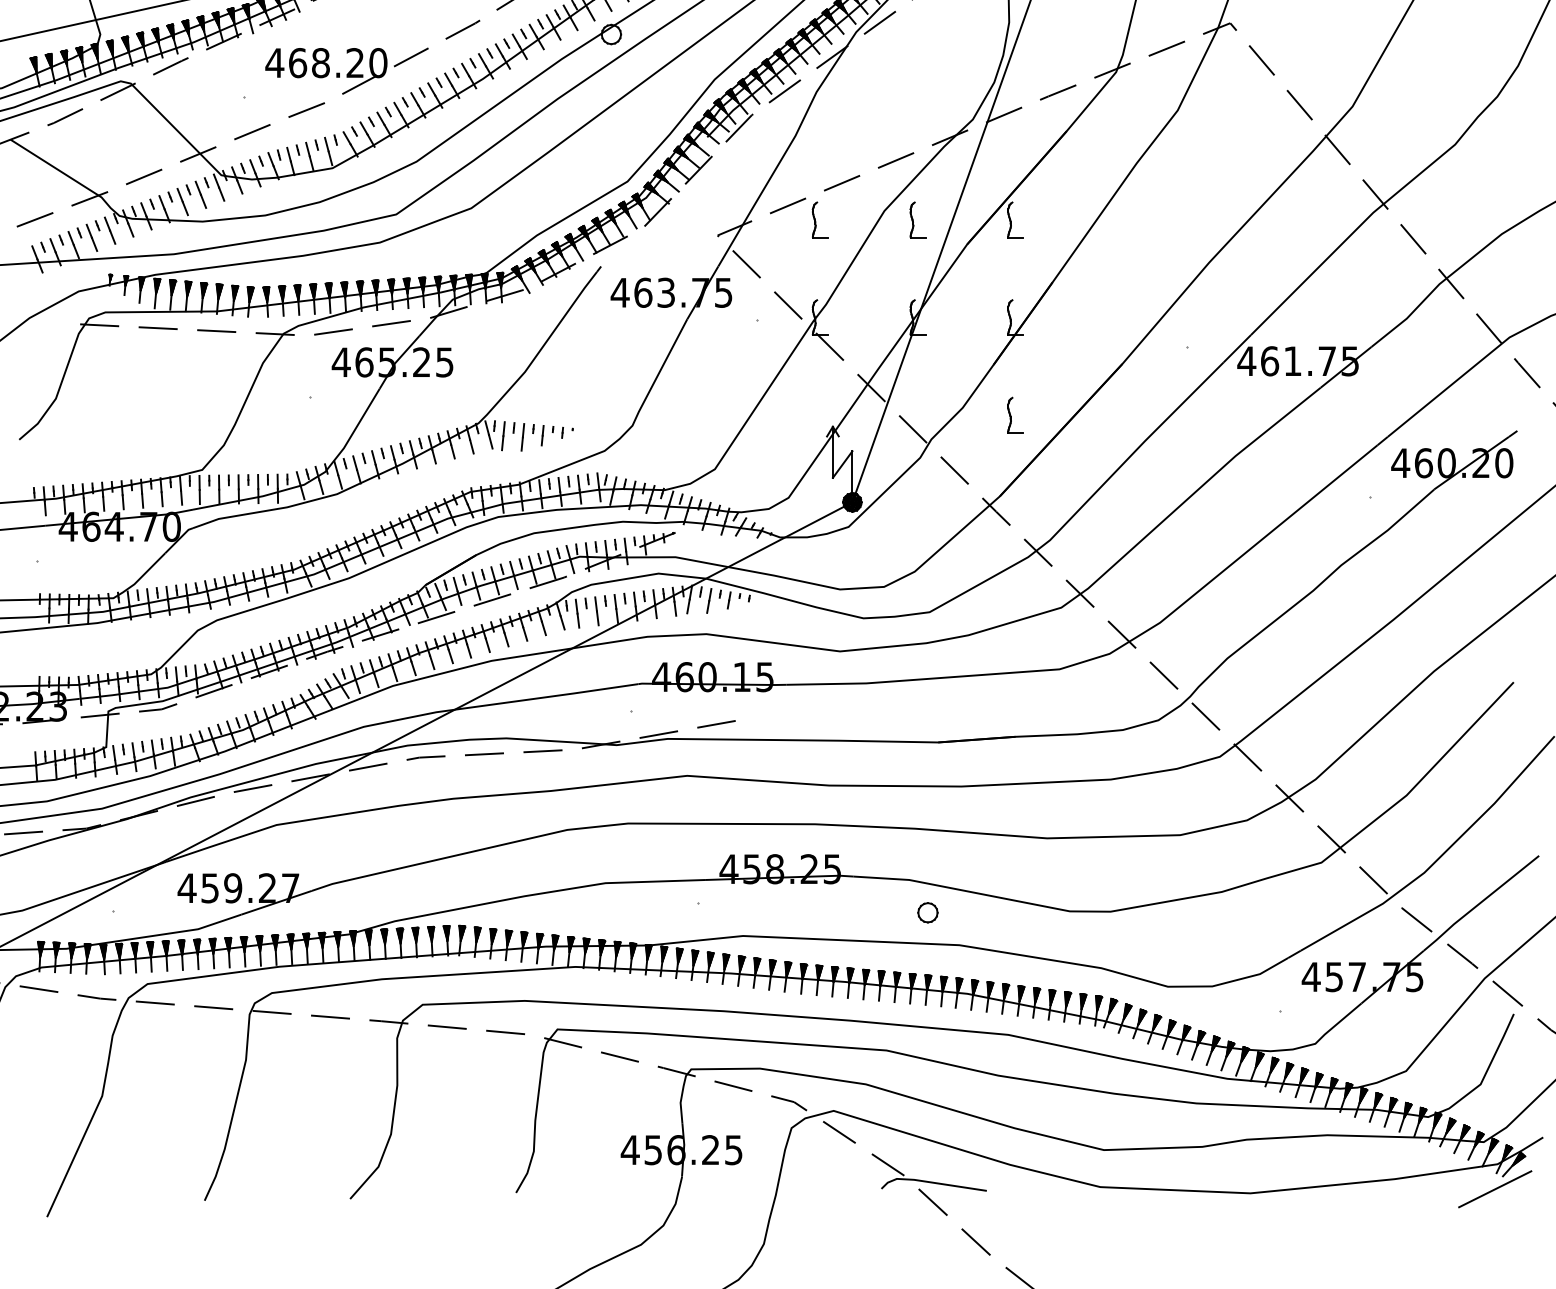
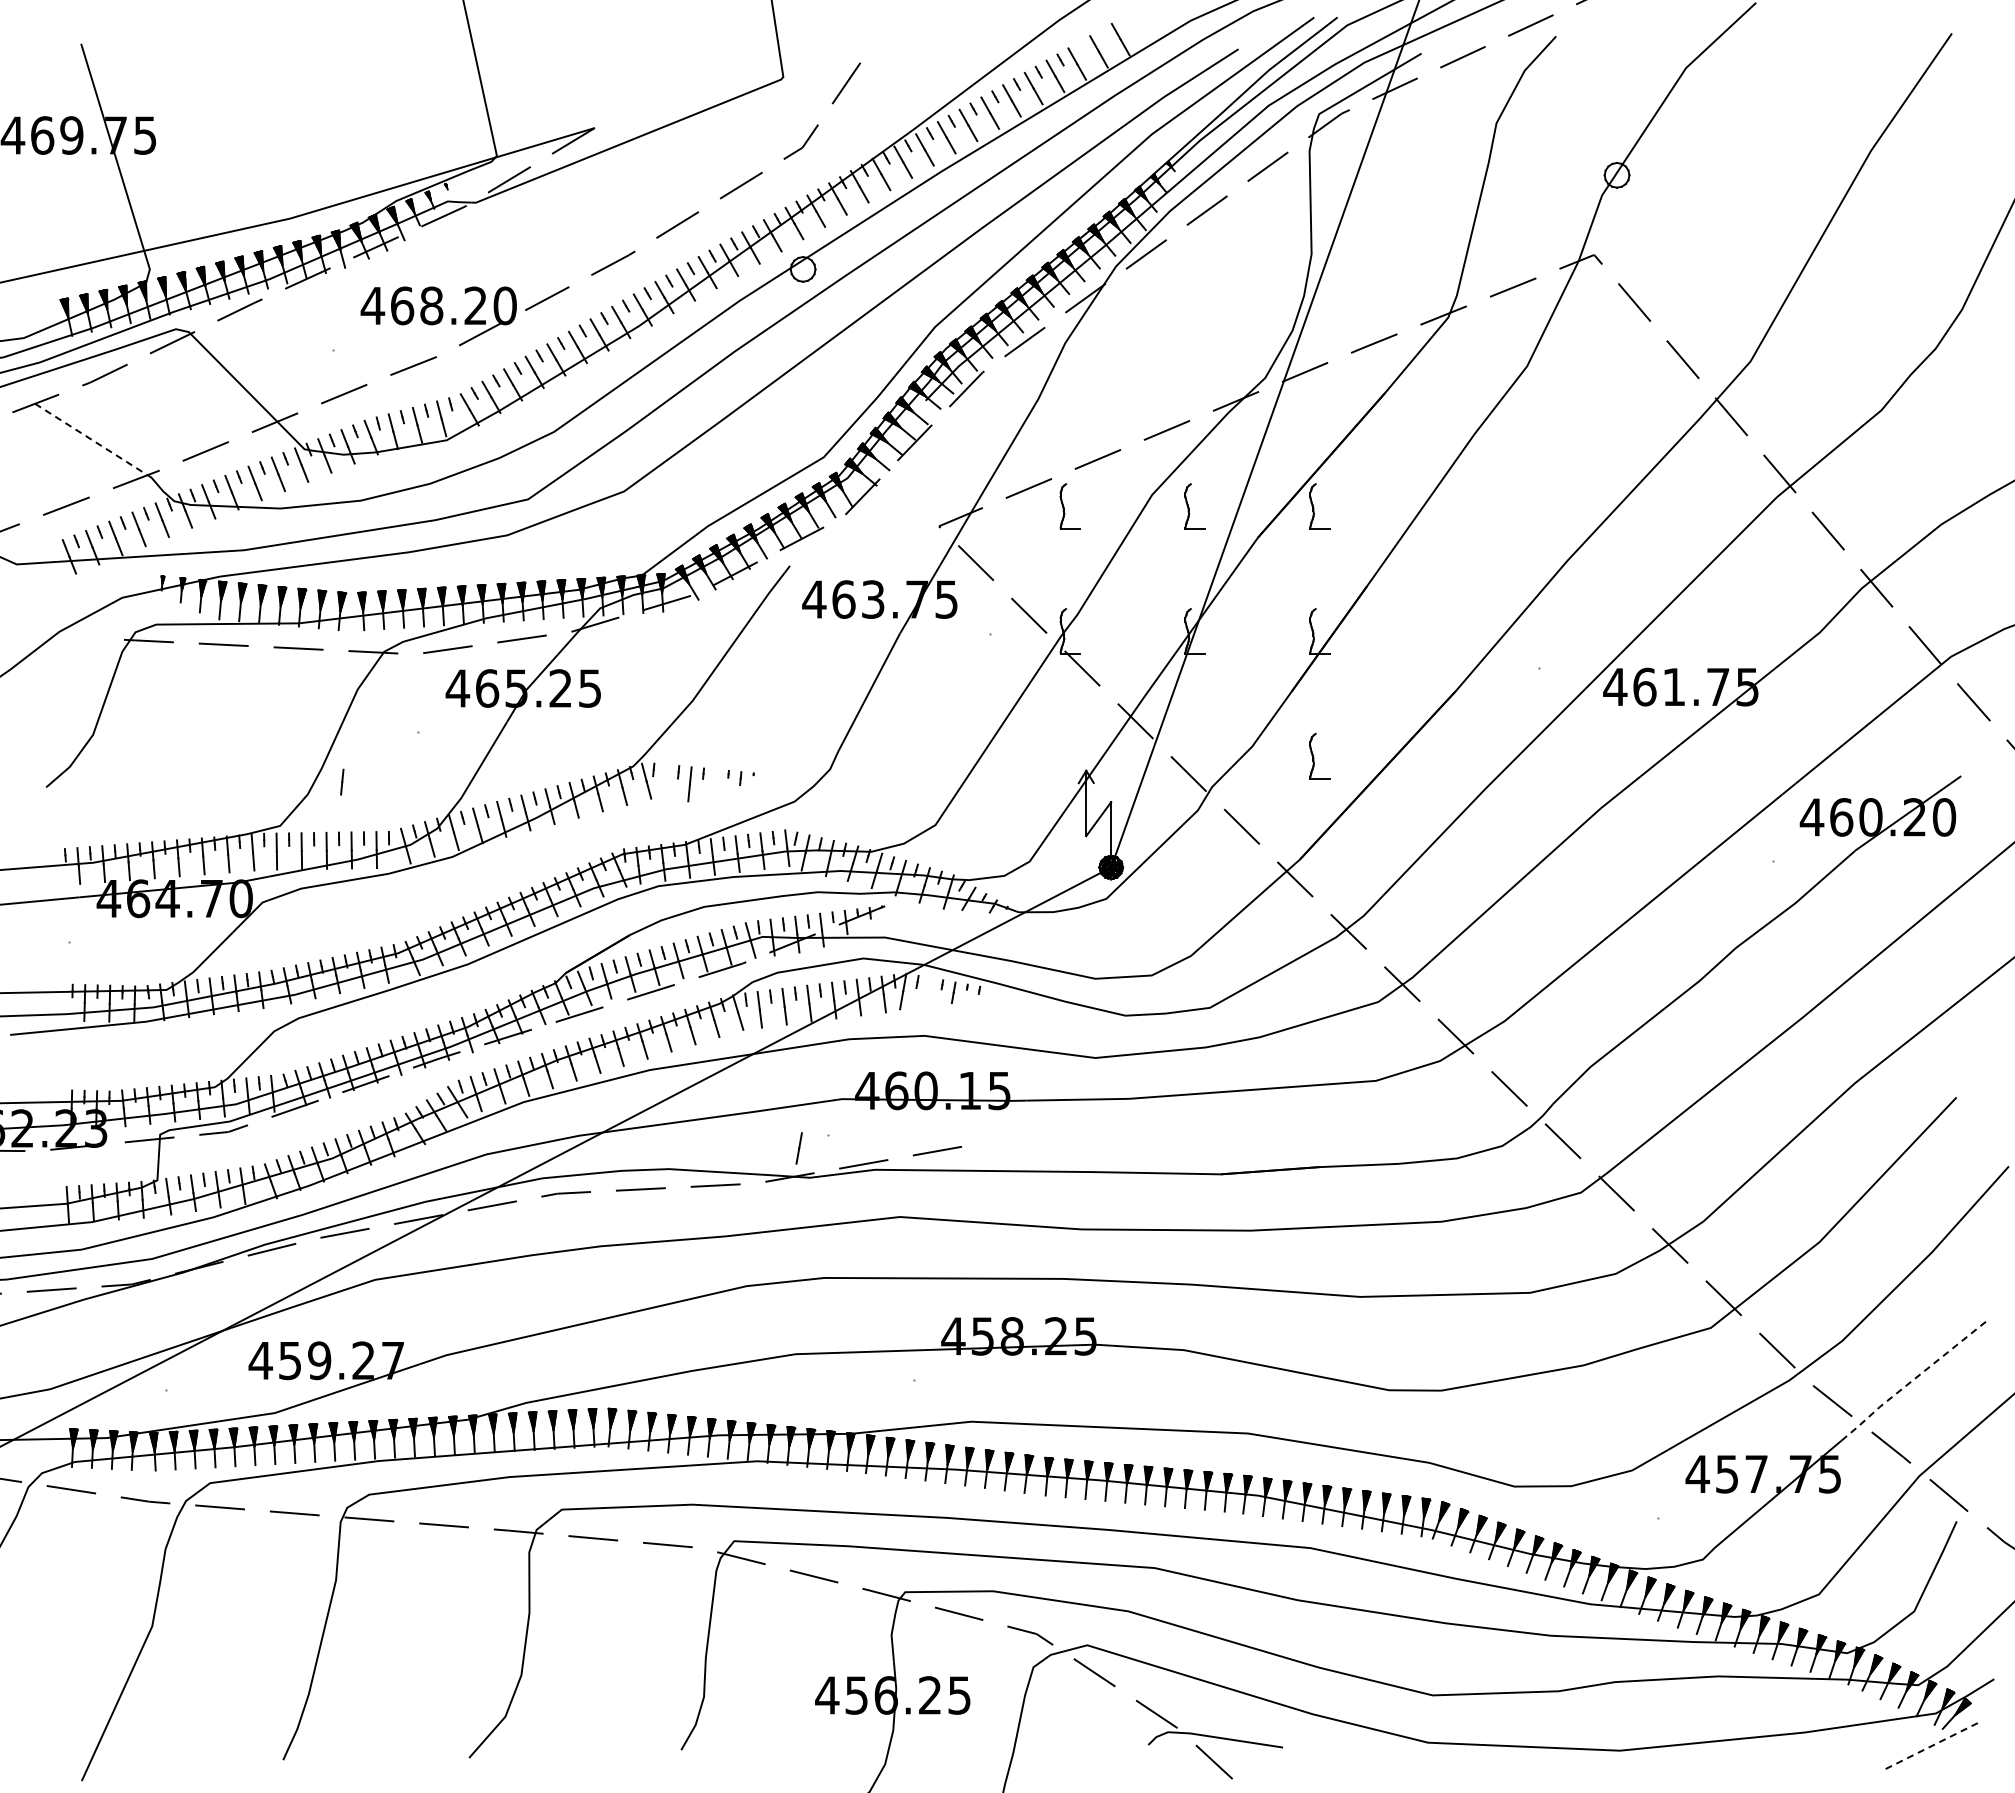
line: (54, 167) -> (91, 439), solid -> dashed
line: (502, 435) -> (664, 782), removed
line: (542, 435) -> (342, 781), moved
line: (708, 600) -> (798, 1148), moved
line: (1480, 902) -> (1913, 1379), solid -> dashed
part: (927, 912) -> (1207, 1391), removed
line: (1494, 1189) -> (1932, 1745), solid -> dashed

